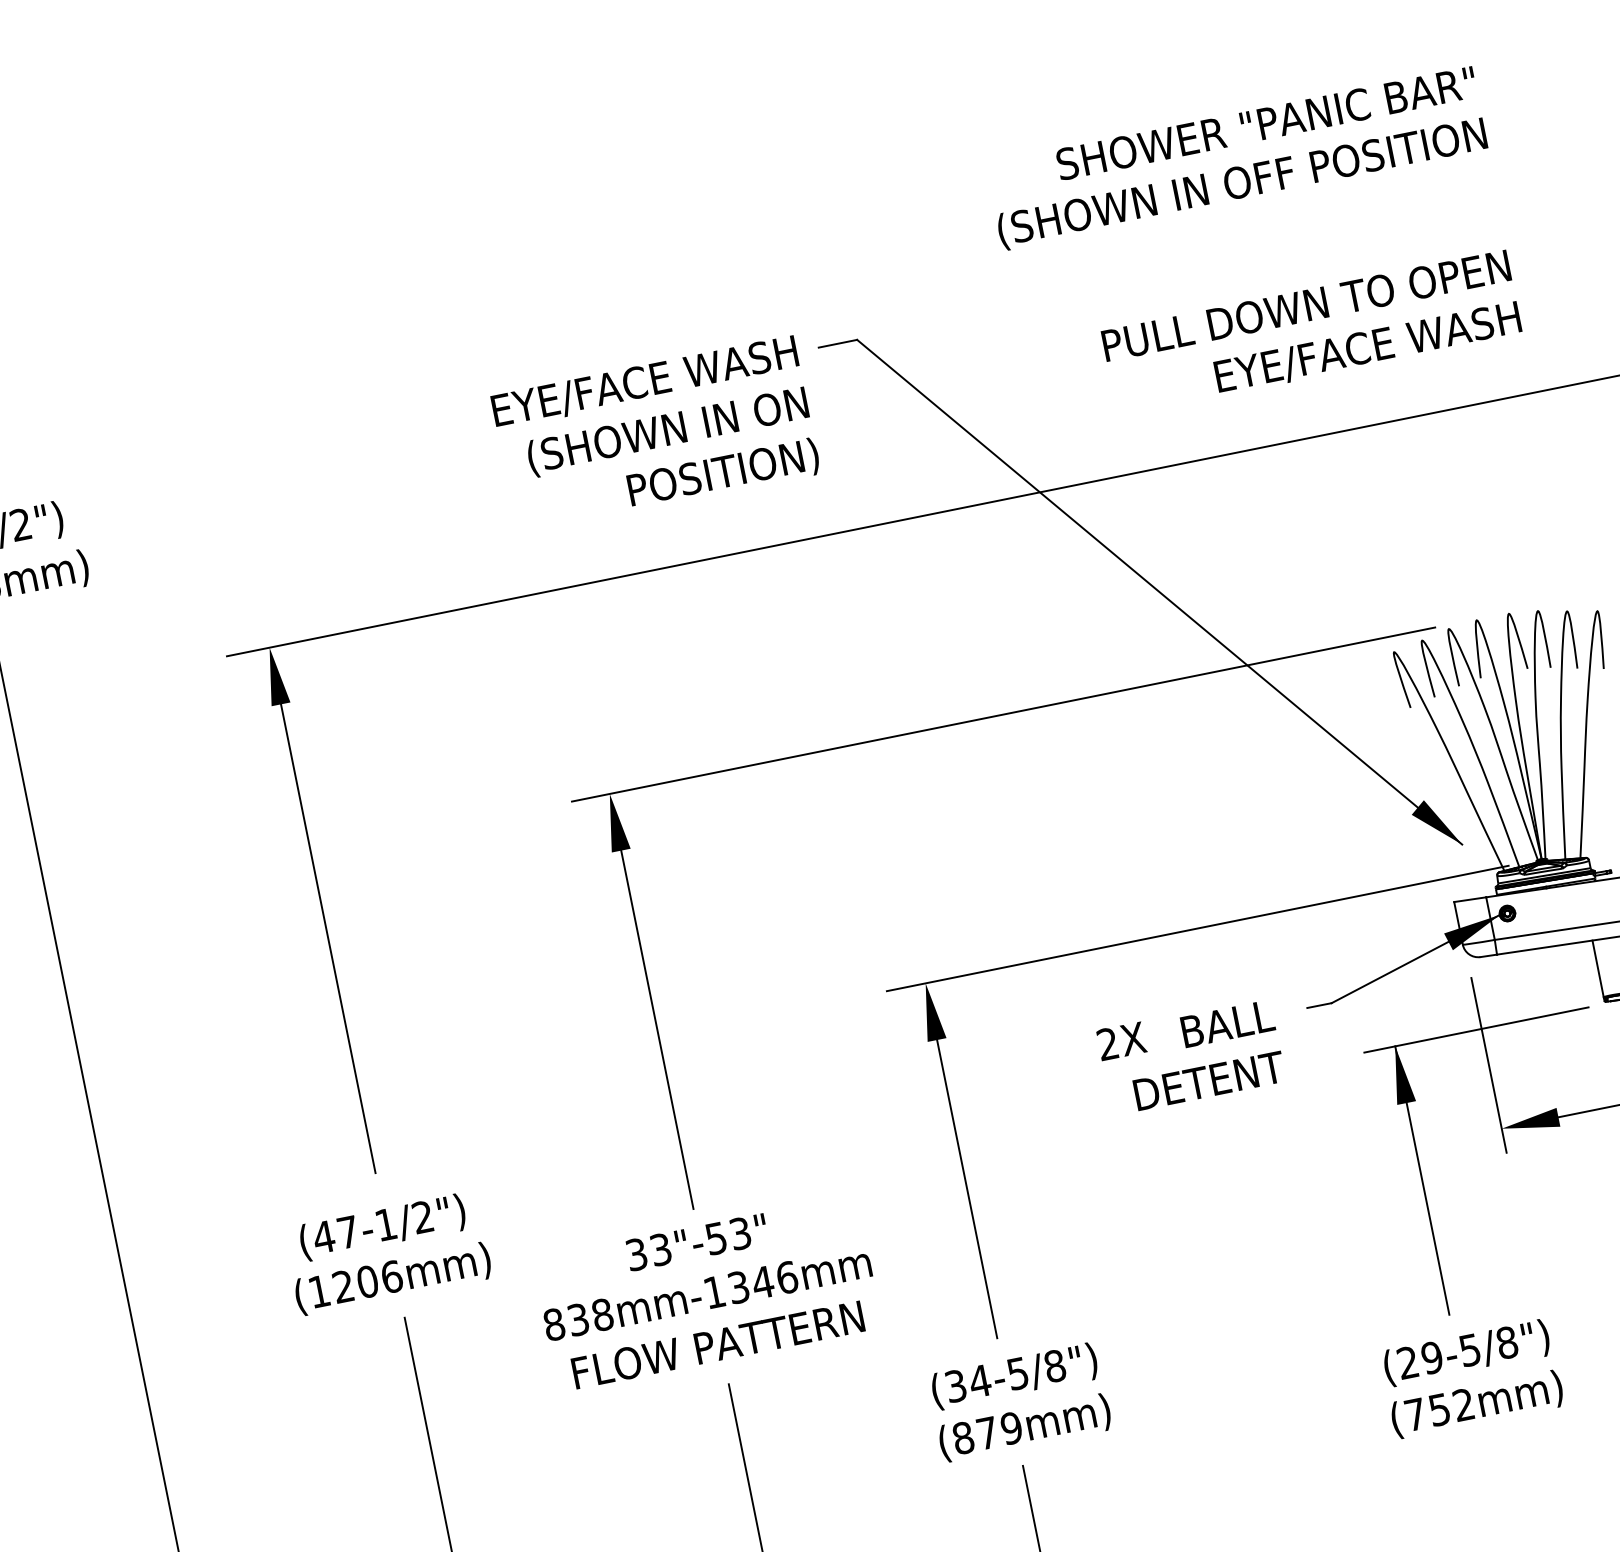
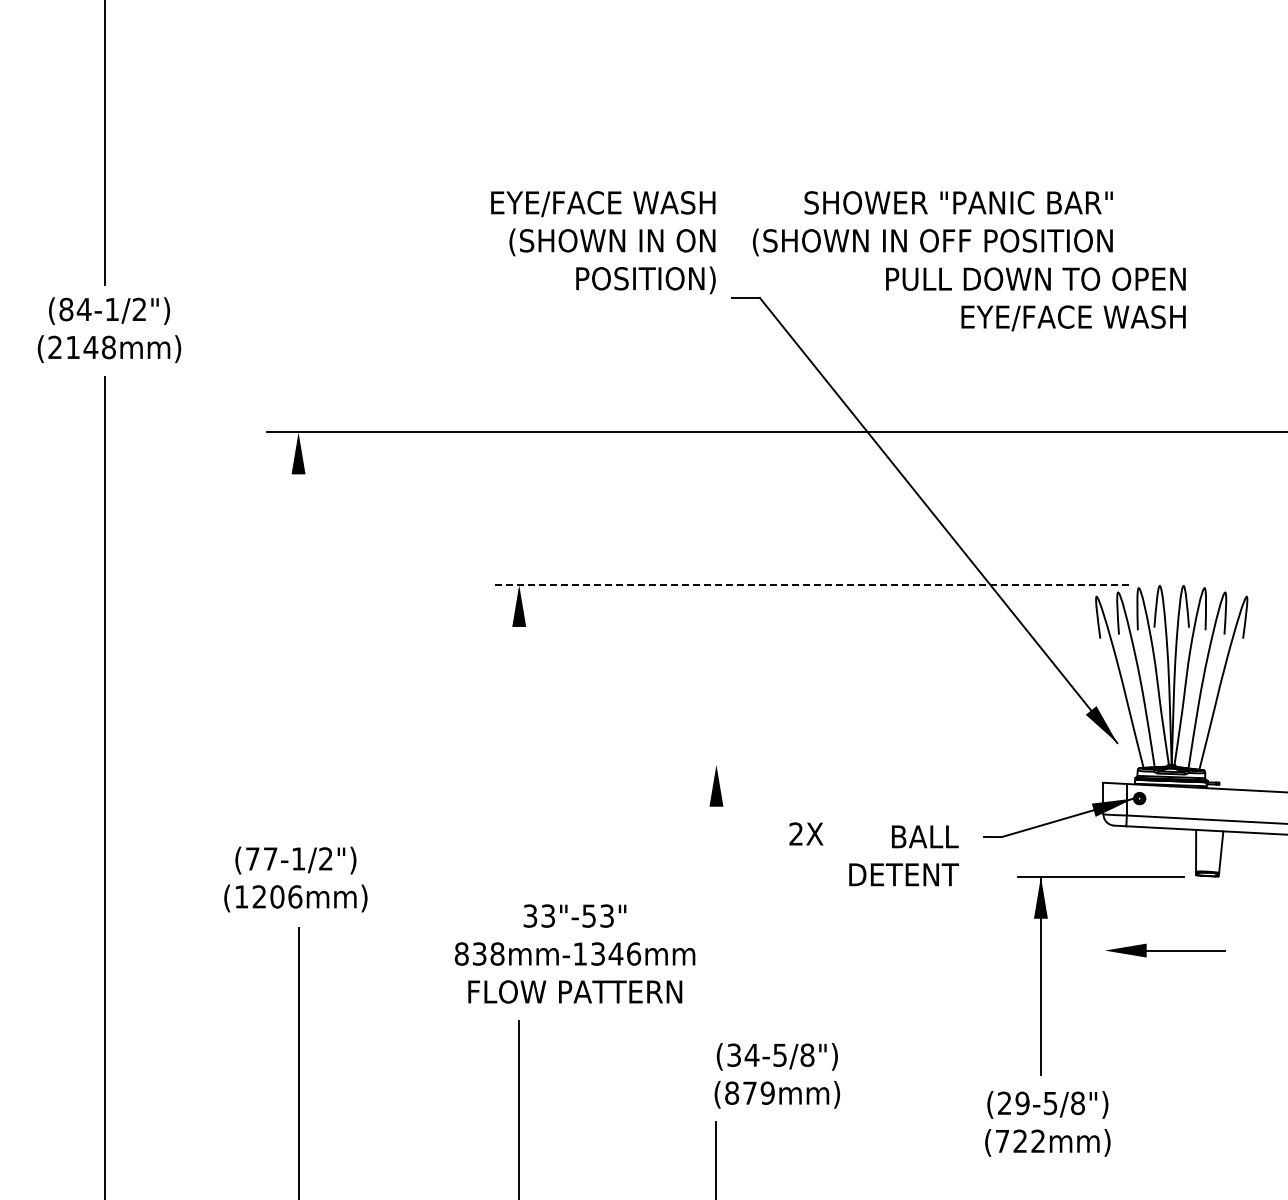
text: (1236, 158) -> (932, 223), moved
text: (1311, 333) -> (1035, 299), moved
text: (656, 434) -> (603, 242), moved
line: (1002, 715) -> (809, 585), solid -> dashed
line: (1197, 928) -> (917, 764), removed
line: (328, 938) -> (298, 647), removed
line: (653, 1009) -> (519, 744), removed
text: (1121, 1040) -> (806, 833), moved
line: (1488, 1065) -> (1104, 903), removed
line: (963, 1169) -> (716, 902), removed
text: (323, 1236) -> (252, 858), (47-1/2") -> (77-1/2")
text: (706, 1293) -> (574, 953), moved
text: (1019, 1401) -> (777, 1075), moved
text: (1438, 1410) -> (1019, 1141), (752mm) -> (722mm)

